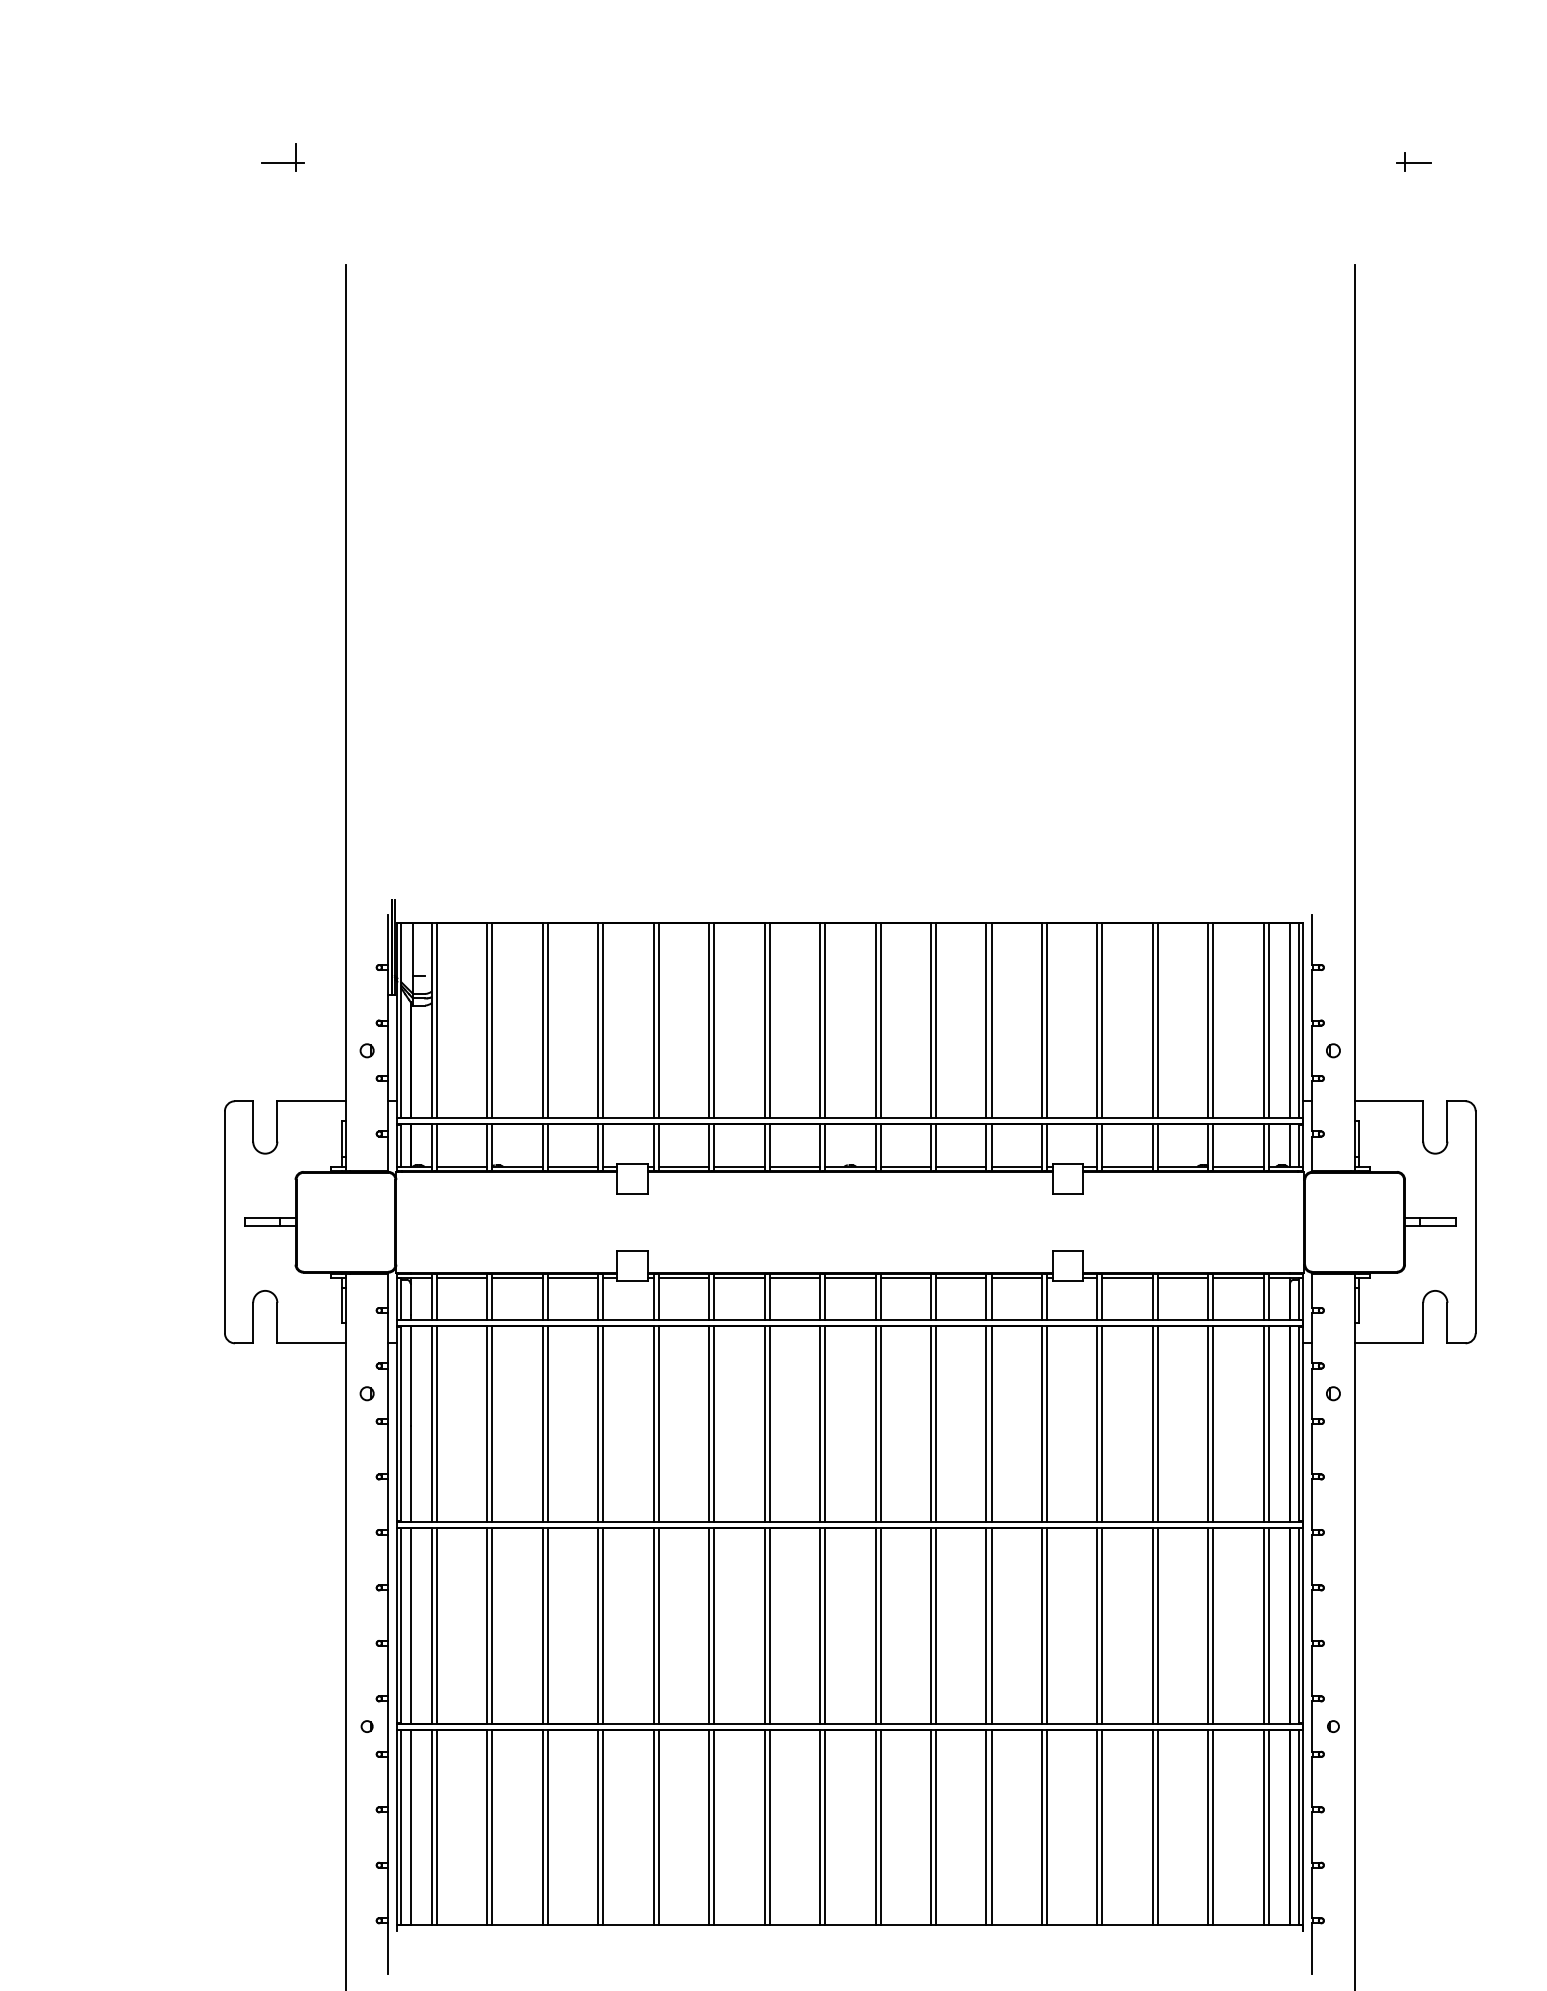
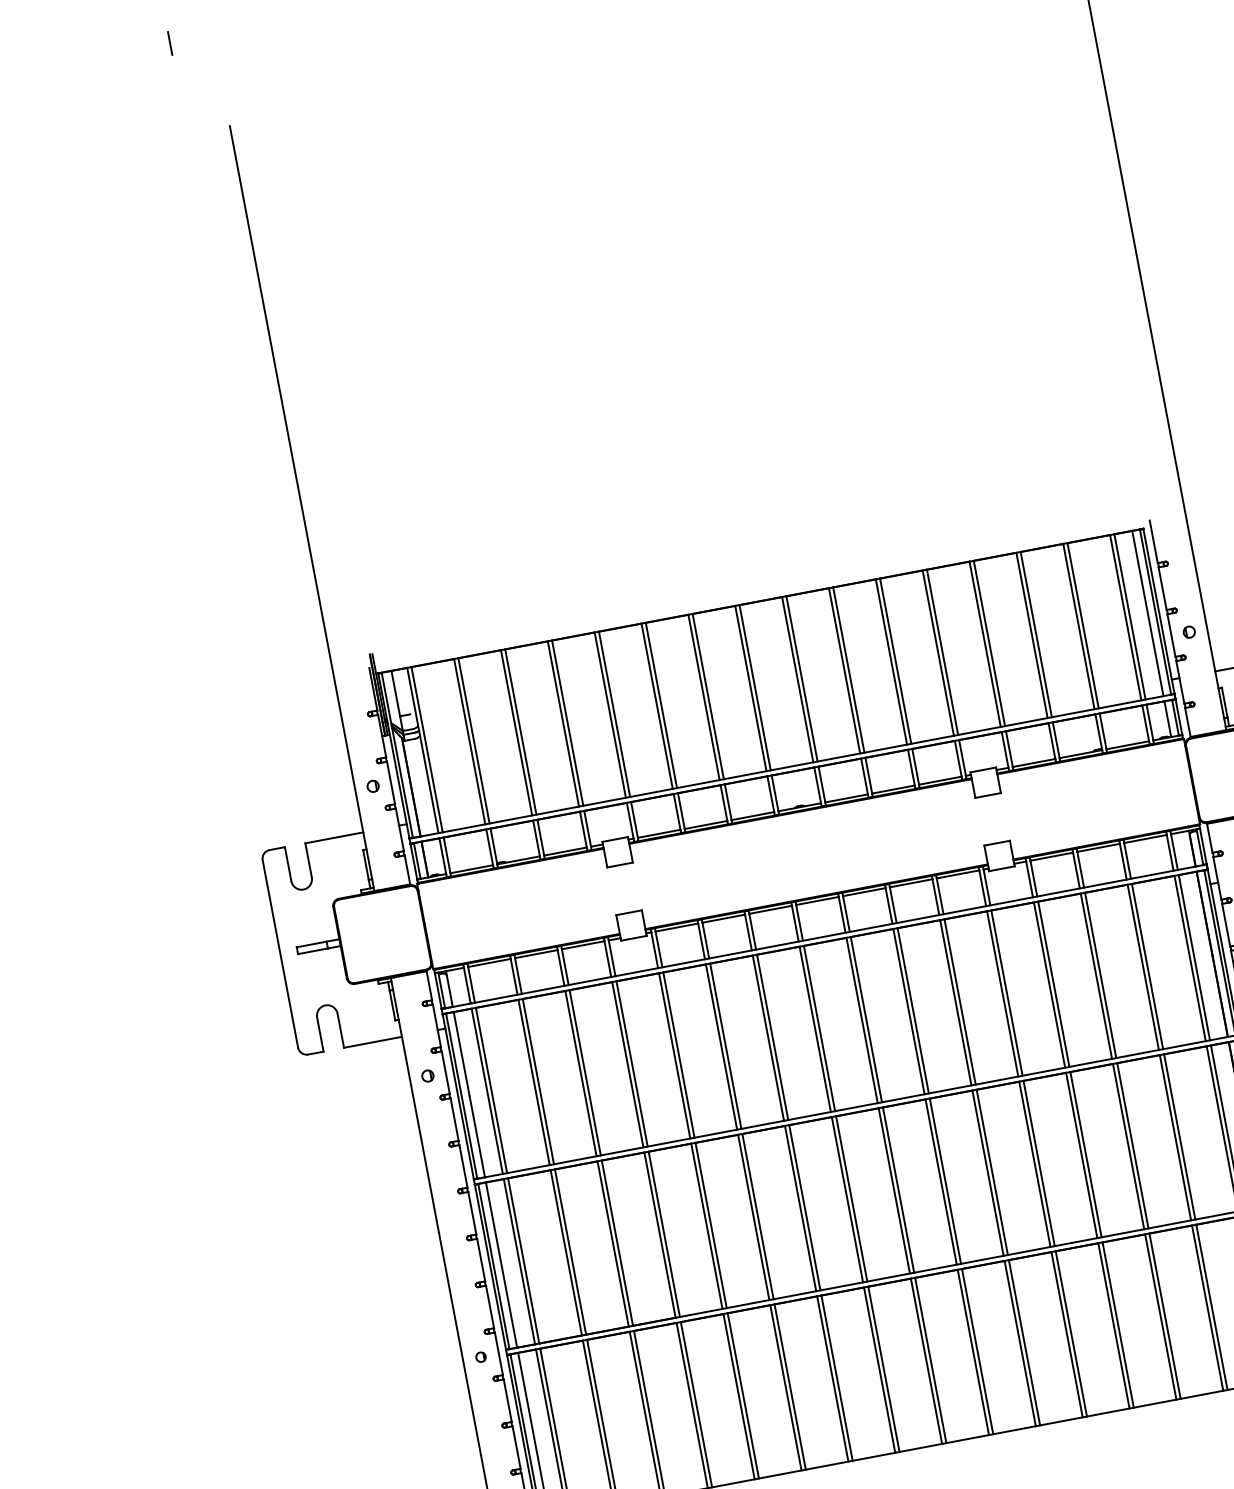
line: (282, 163) -> (160, 50), removed

